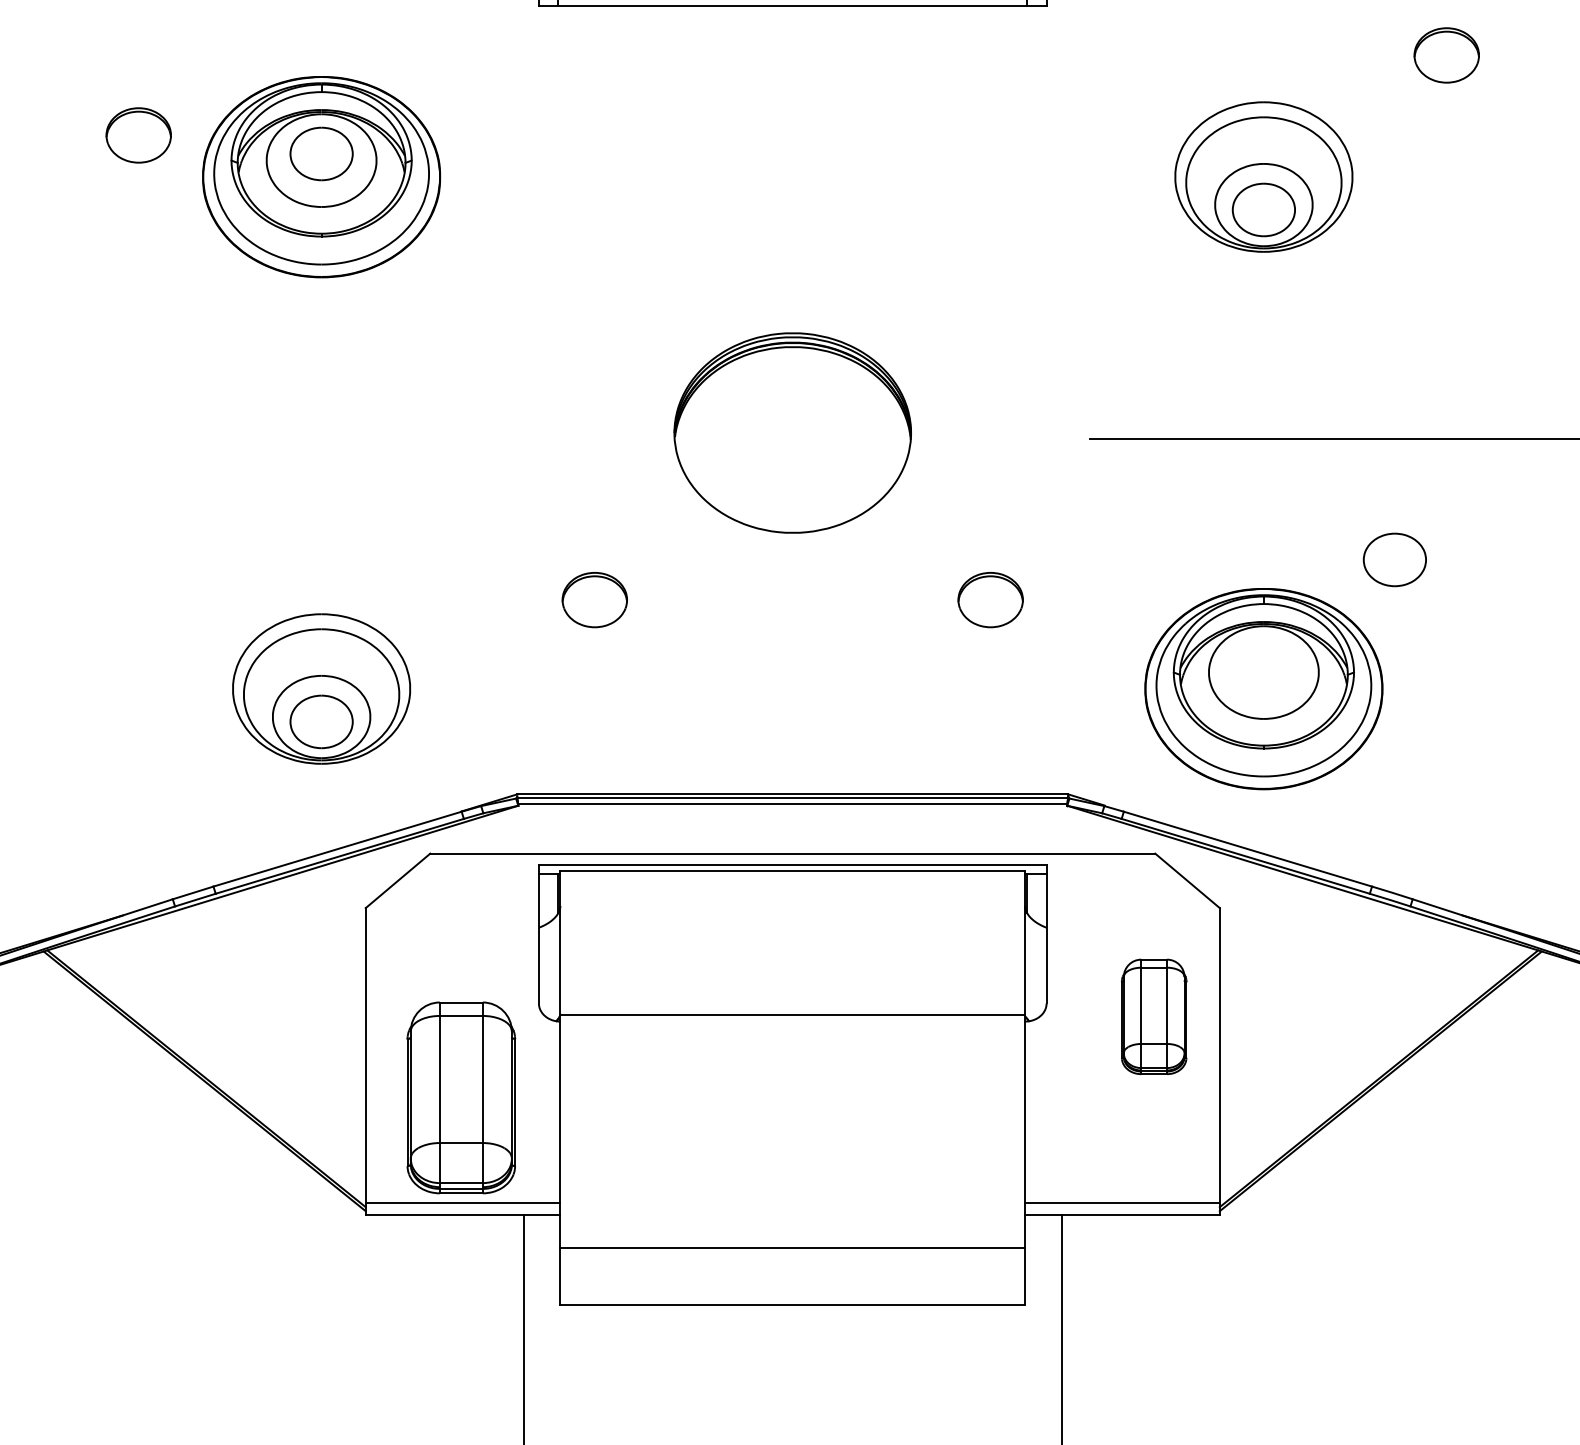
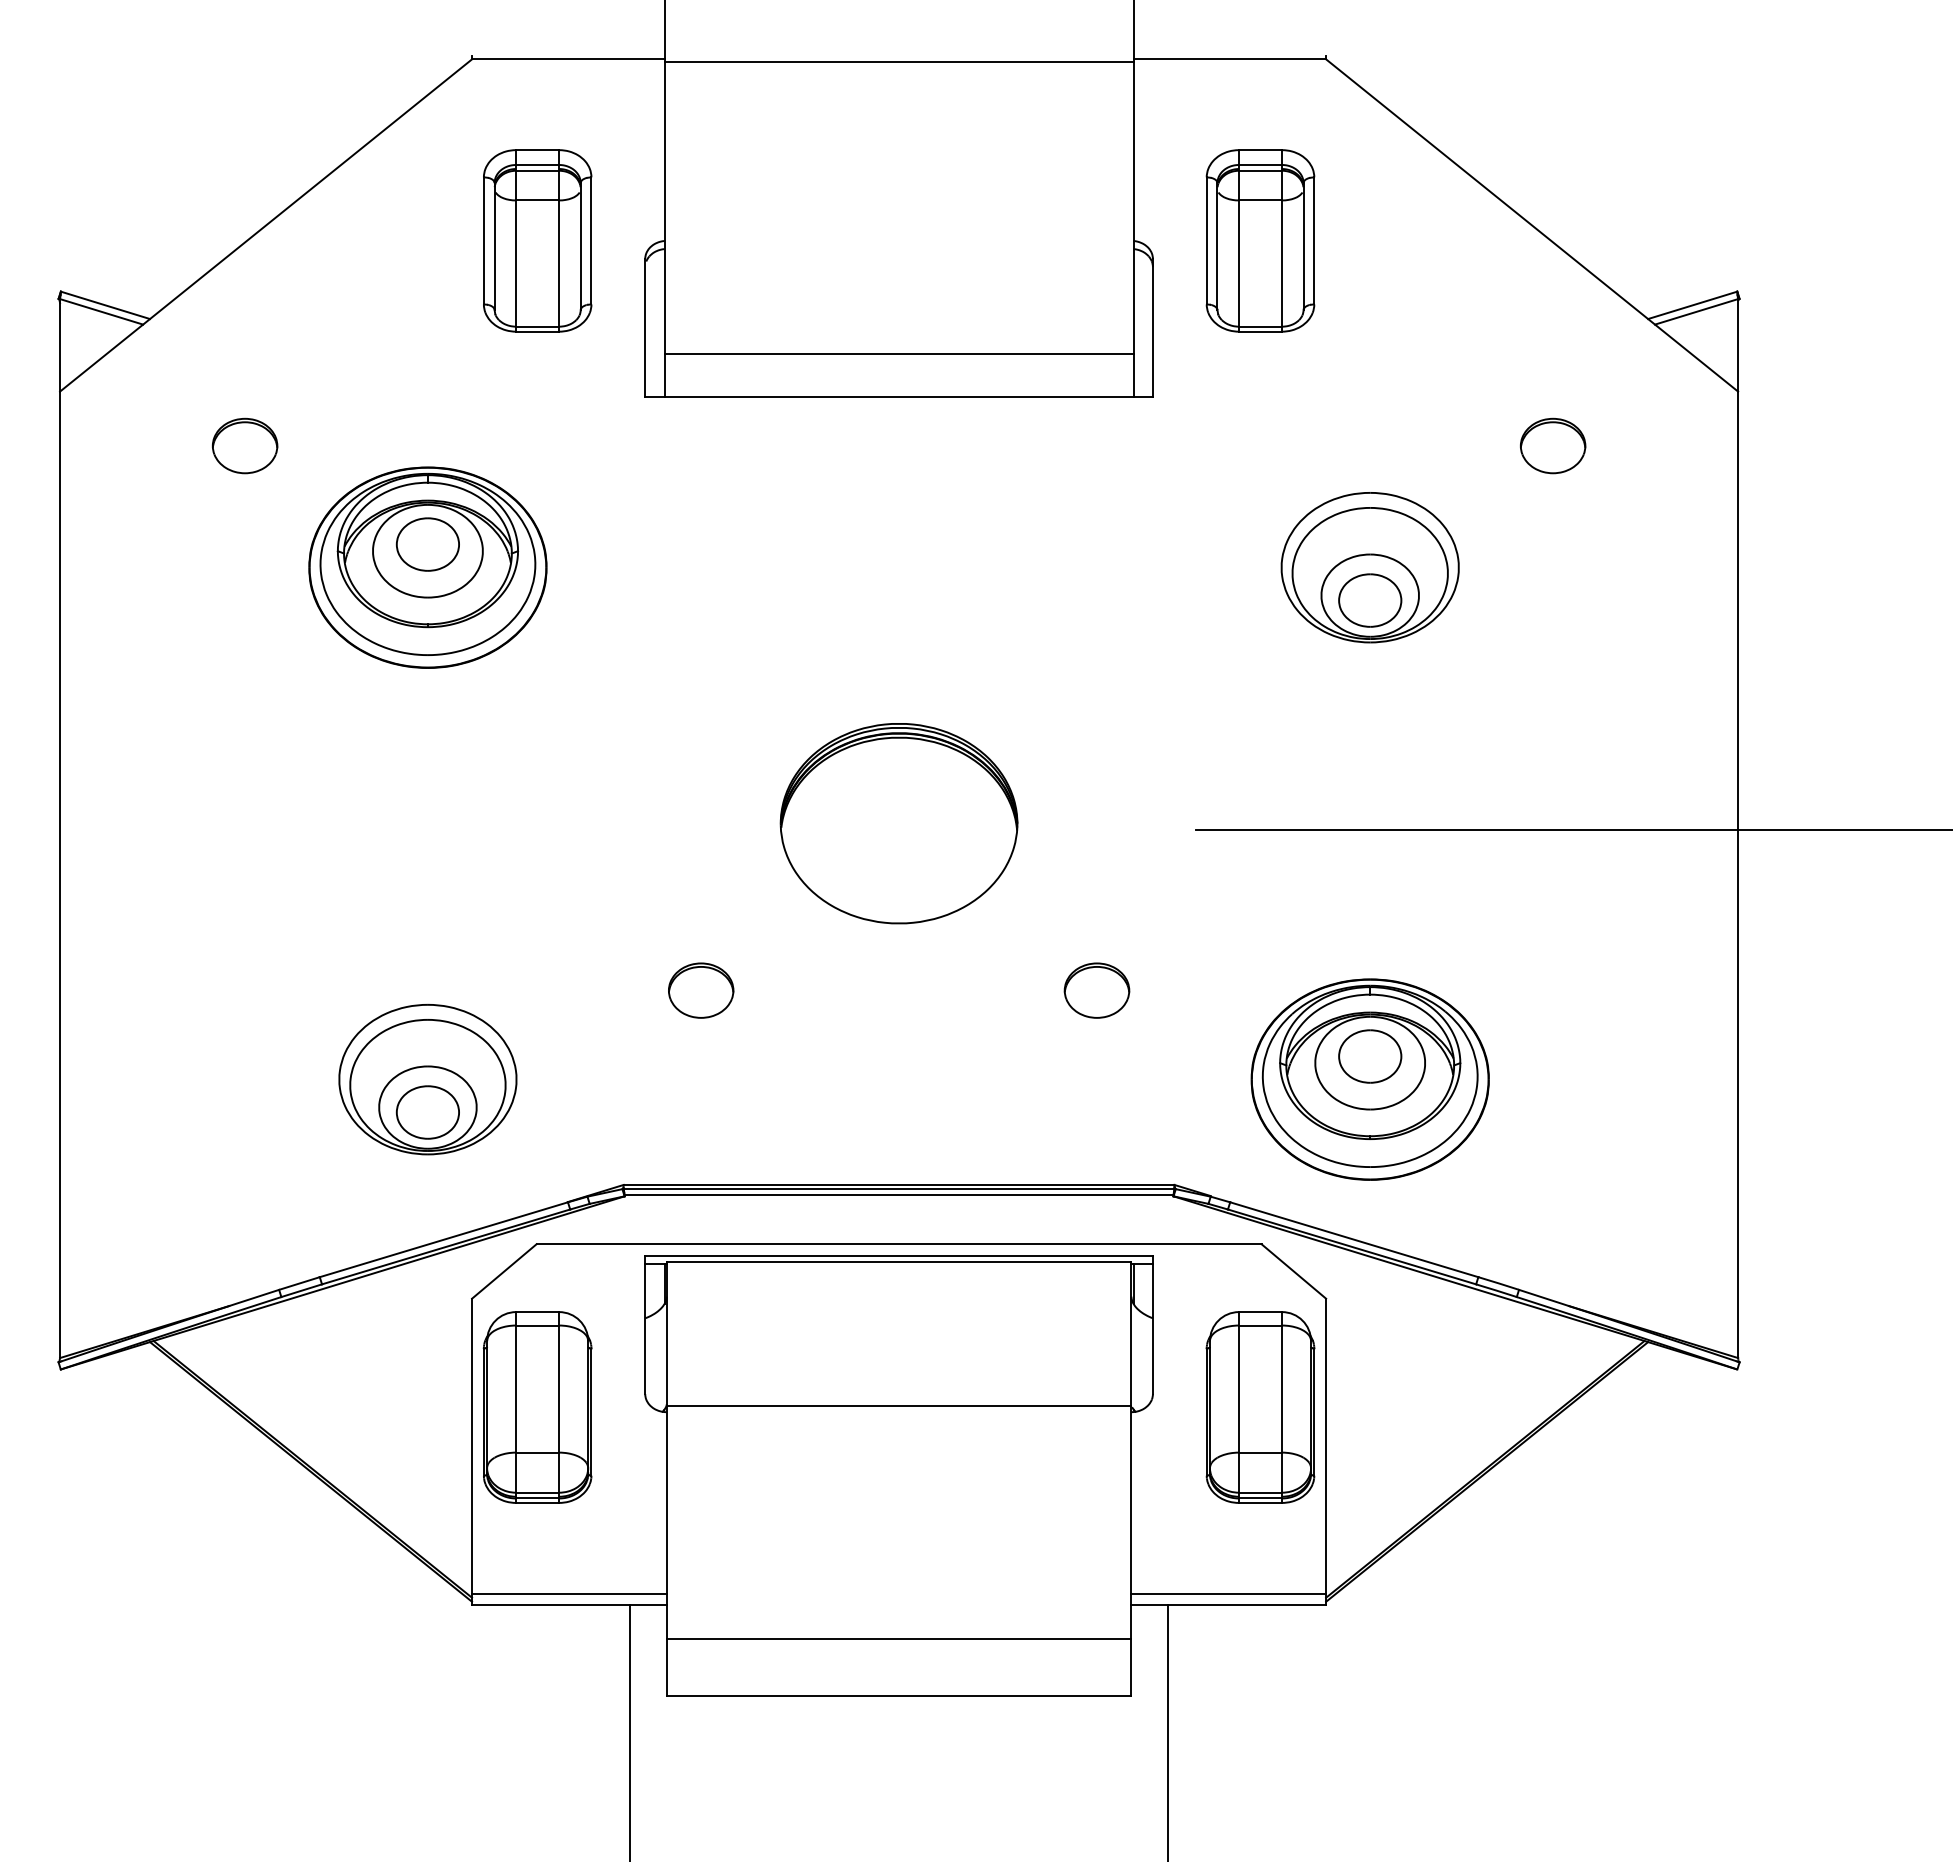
part: (138, 134) -> (244, 445), moved
part: (1395, 559) -> (1370, 1056), moved
part: (1154, 1016) -> (1260, 1407), size x1.67
part: (461, 1097) -> (537, 1407), moved

